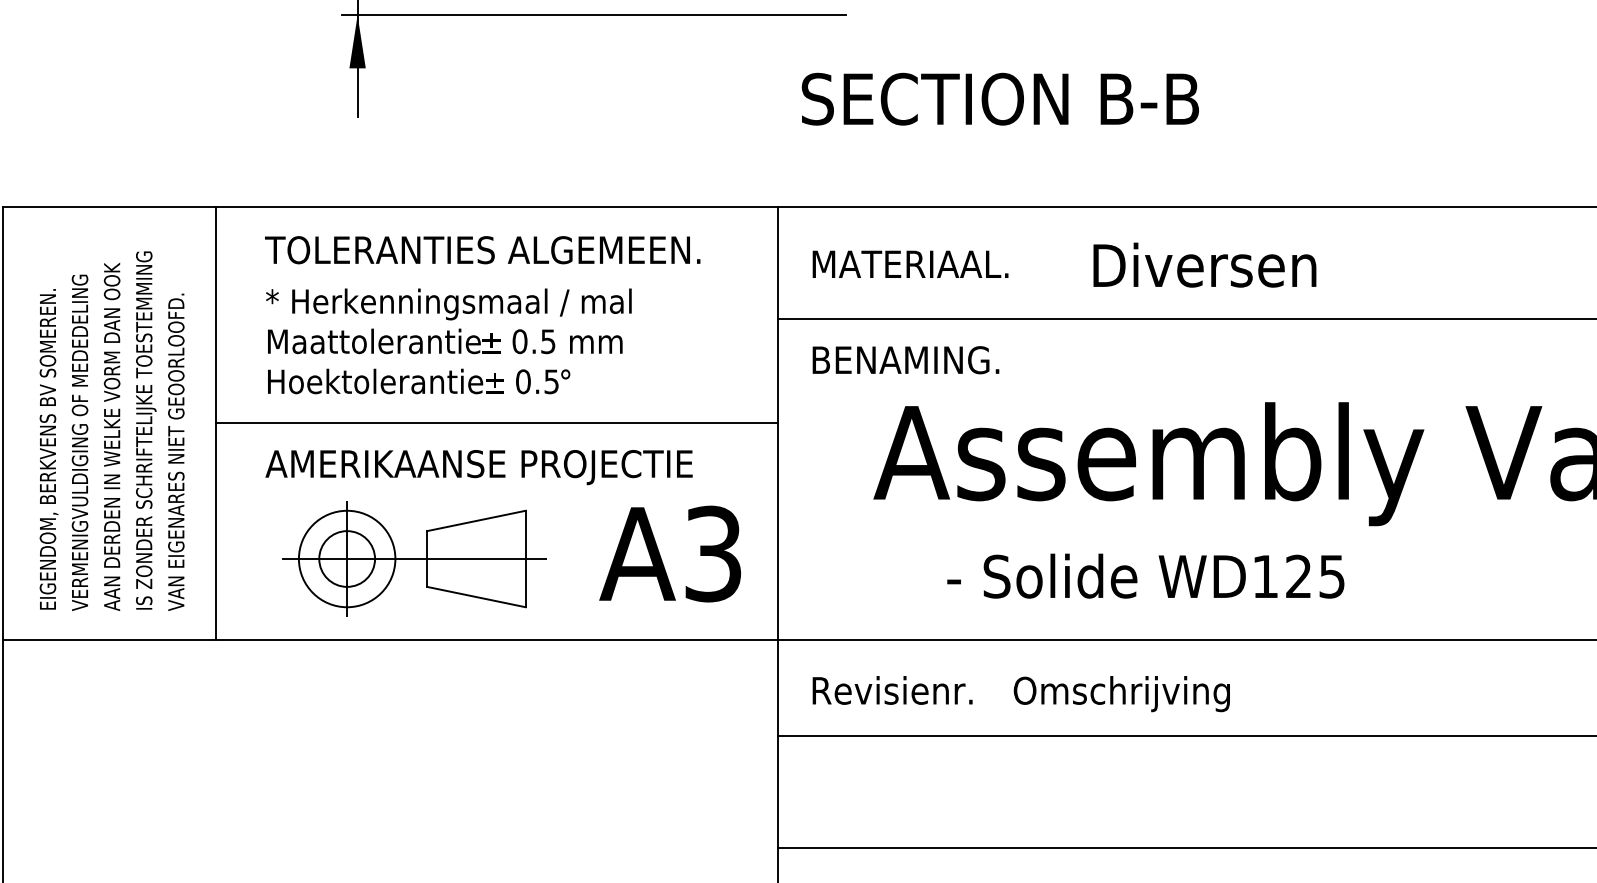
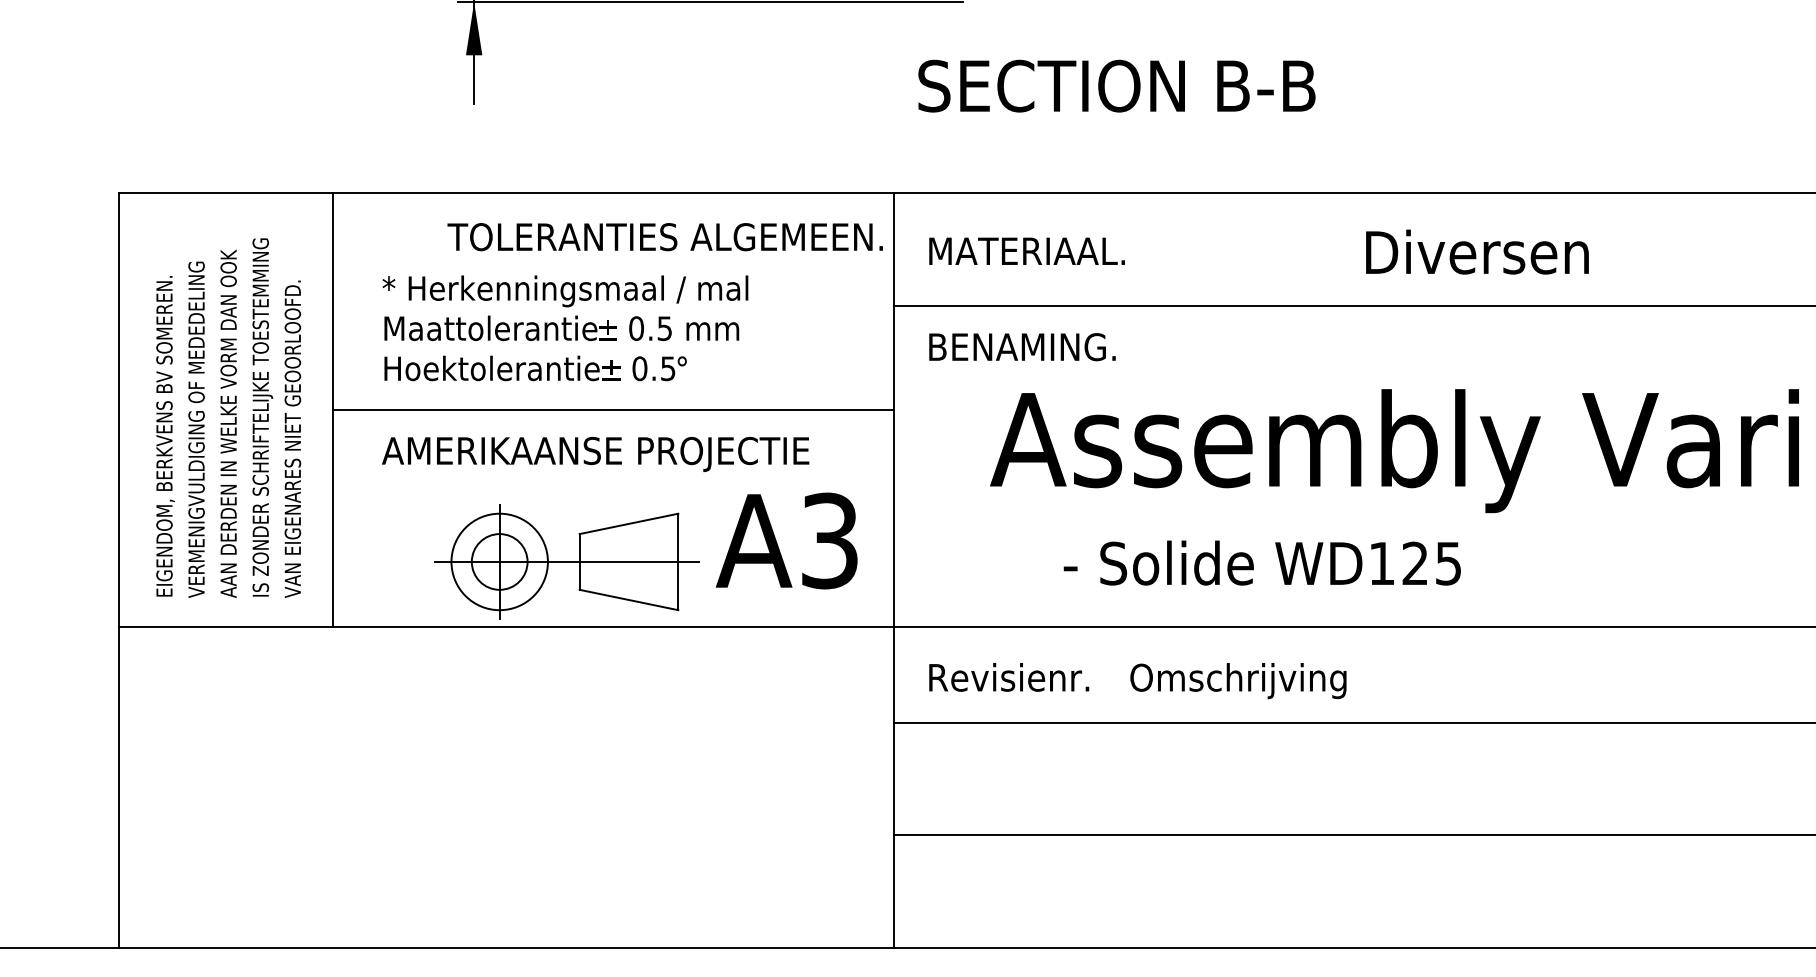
text: (481, 250) -> (664, 237), moved
text: (1204, 264) -> (1477, 251), moved
part: (413, 558) -> (566, 561), moved

